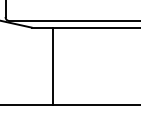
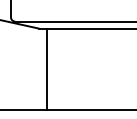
line: (52, 66) -> (46, 69), moved

